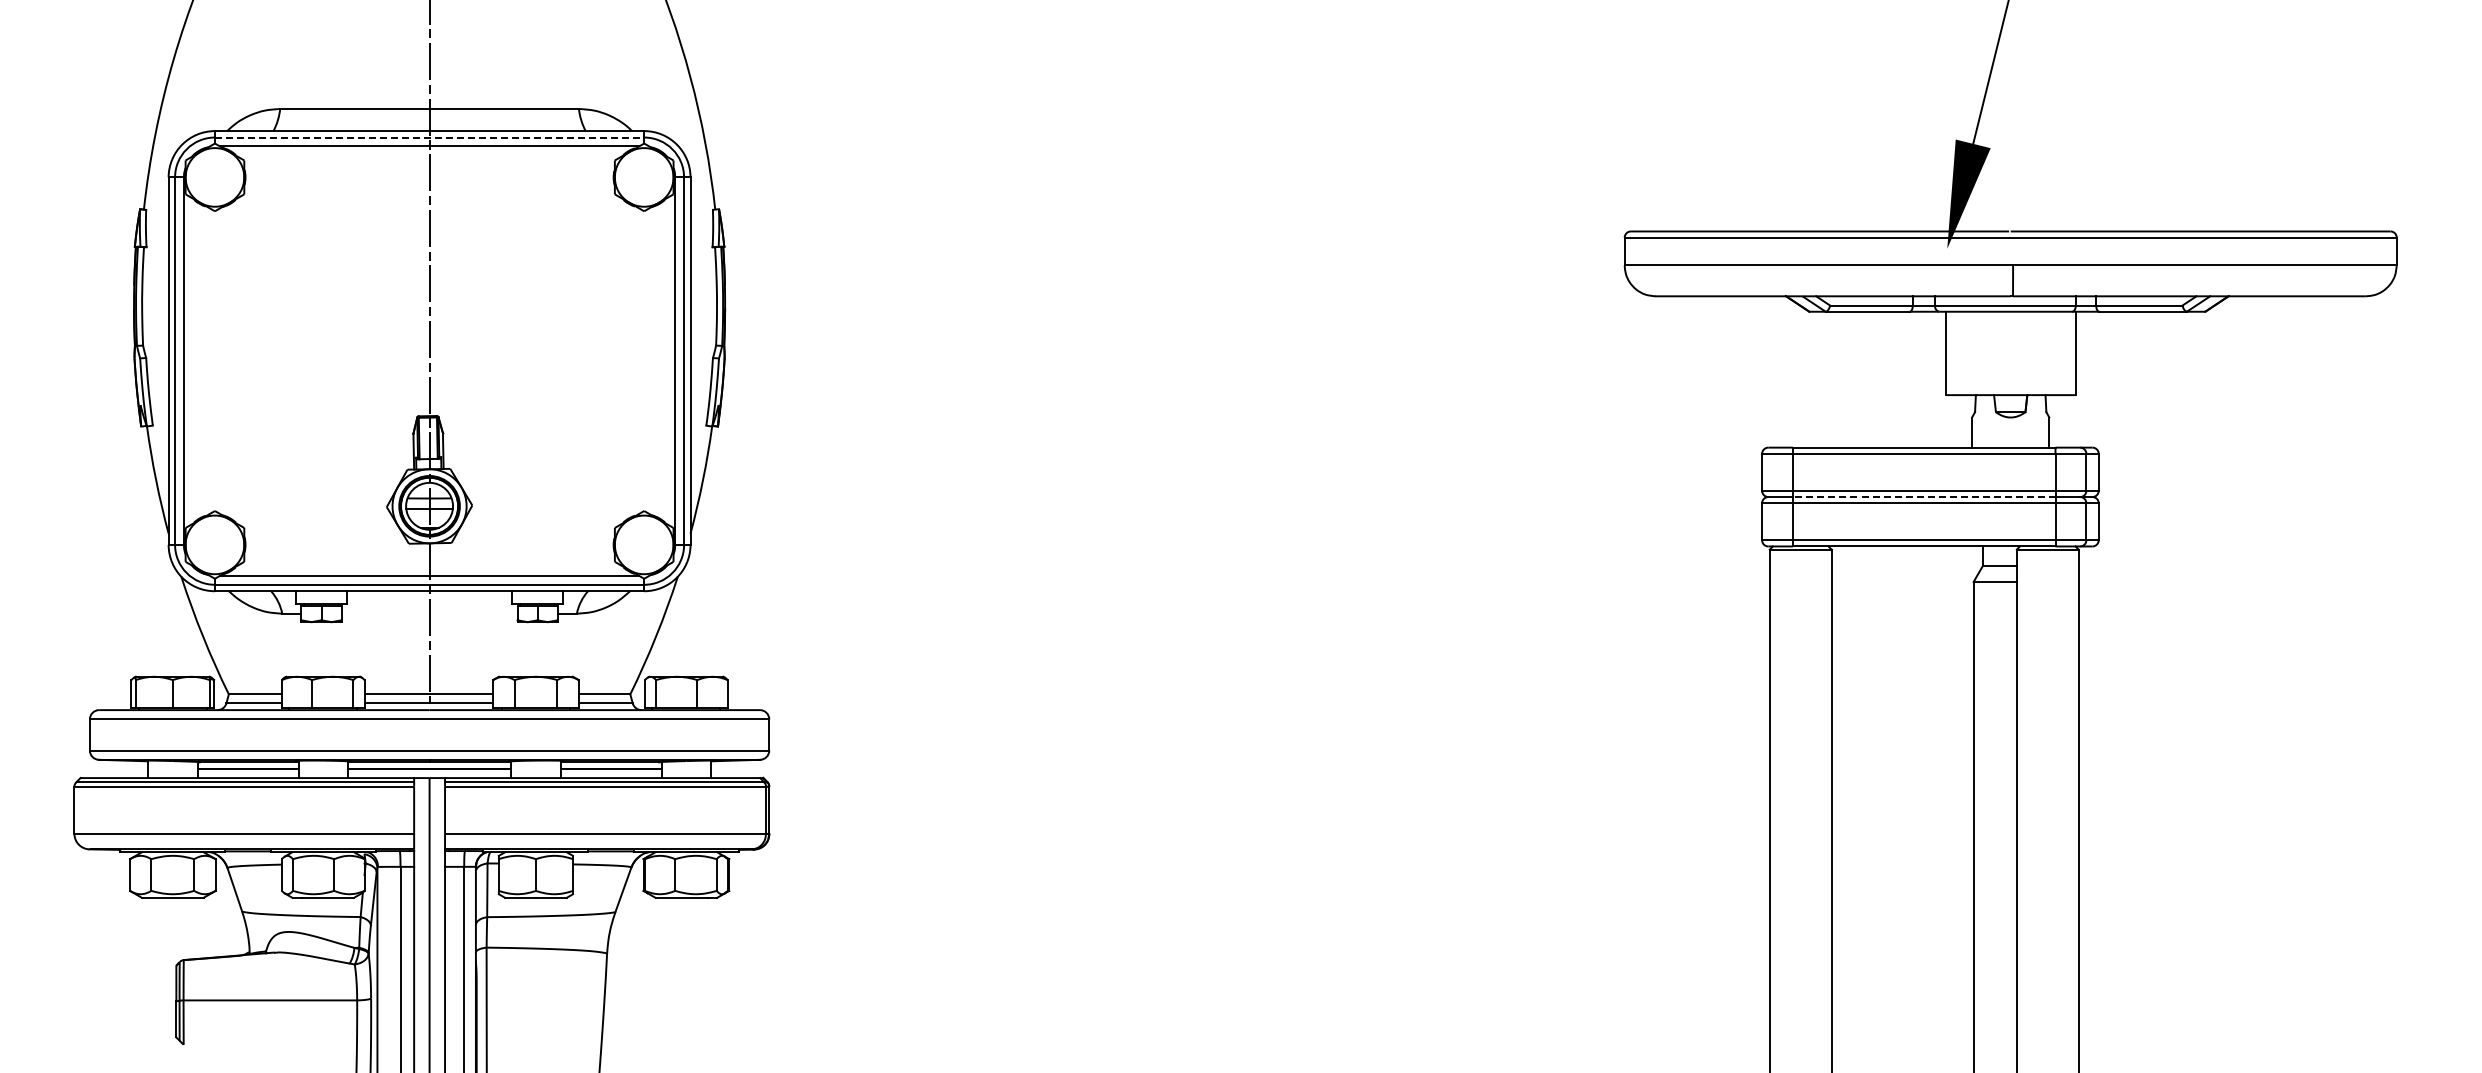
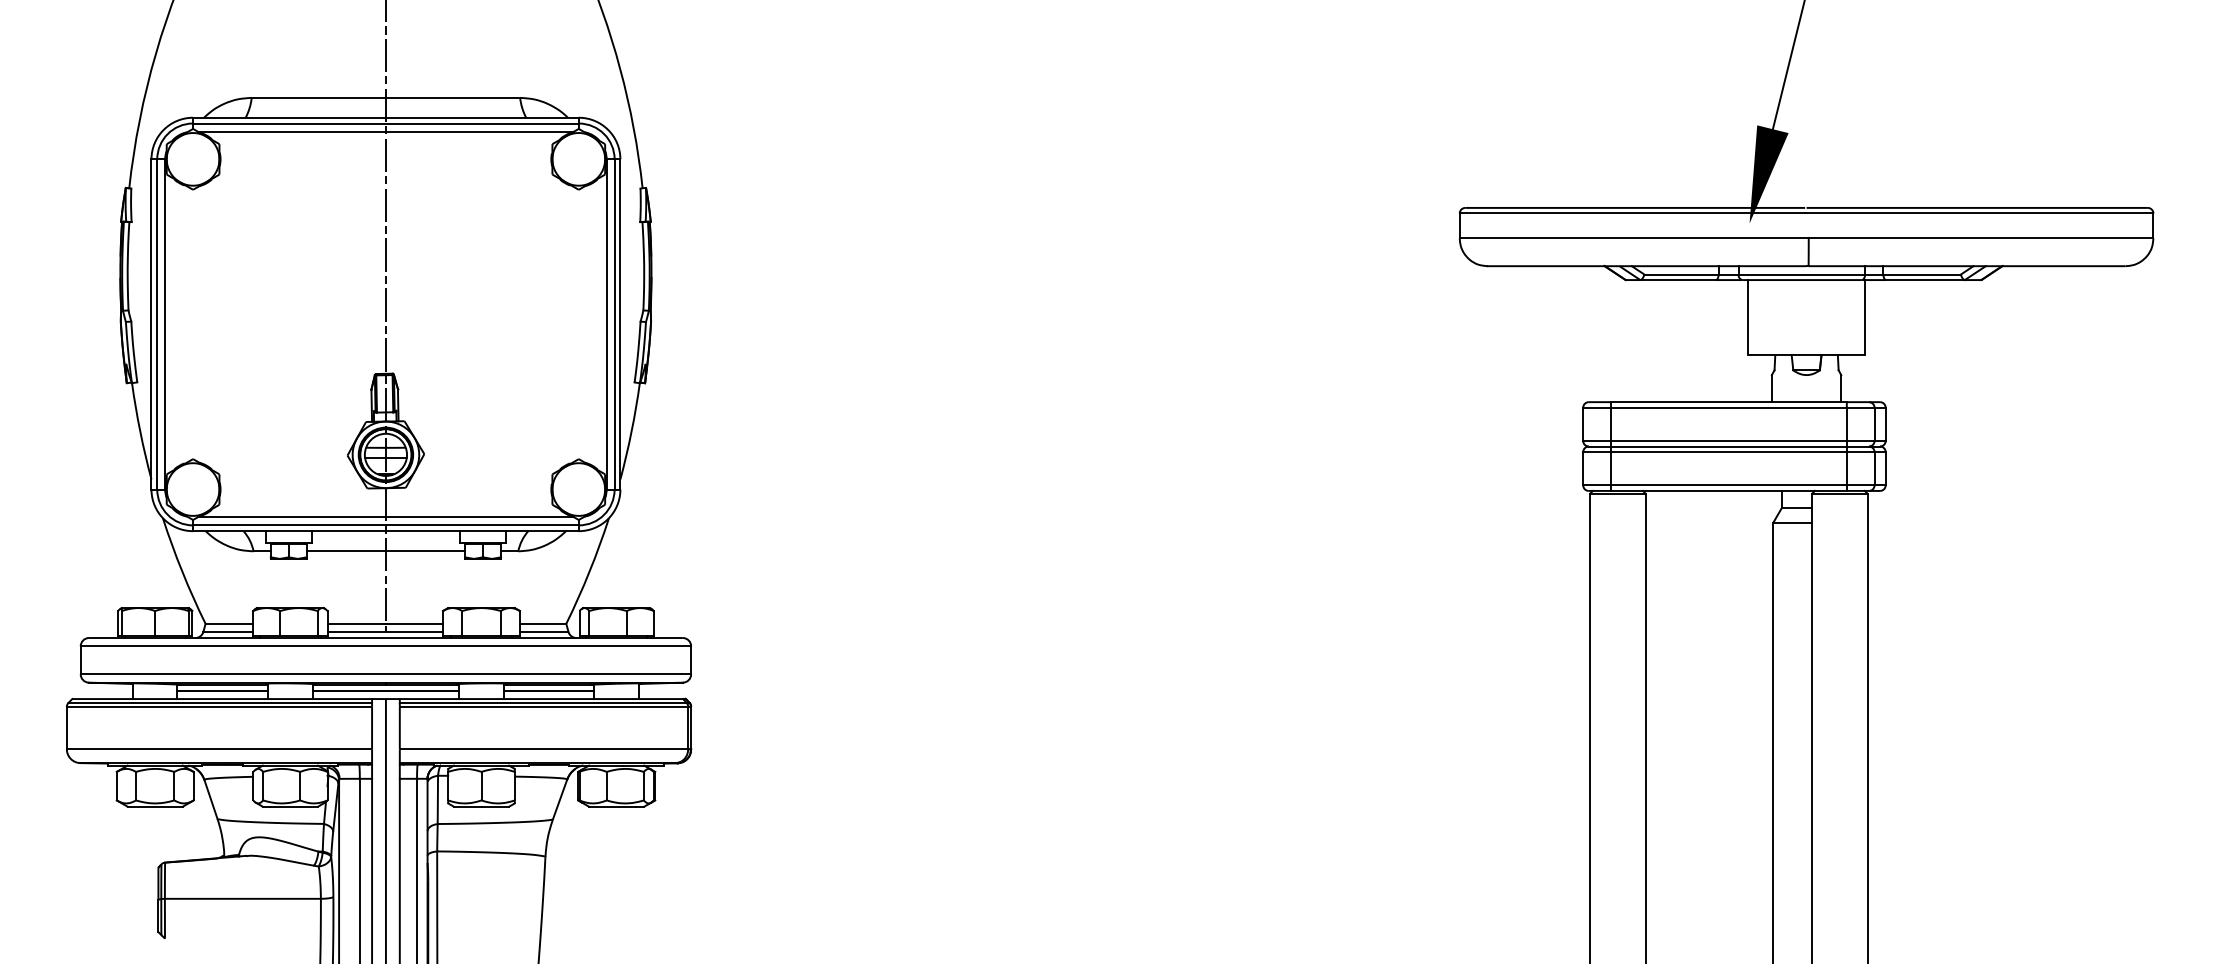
line: (429, 137) -> (385, 123), dashed -> solid
line: (1923, 497) -> (1728, 446), dashed -> solid
line: (429, 613) -> (385, 551), added

